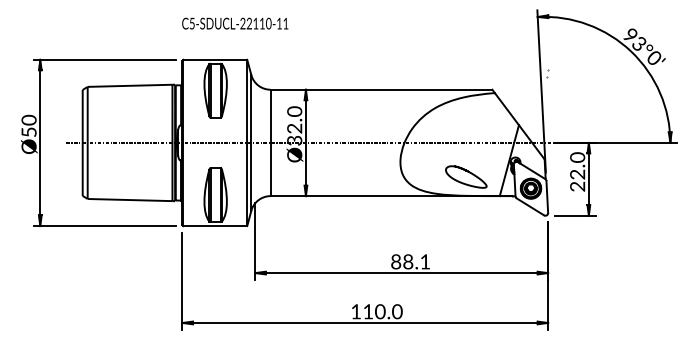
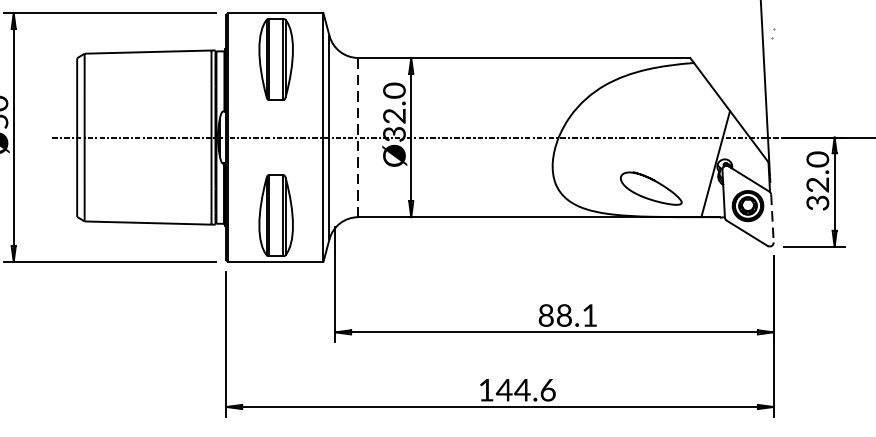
line: (270, 142) -> (358, 136), solid -> dashed
text: (579, 186) -> (820, 202), 22.0 -> 32.0
line: (547, 197) -> (772, 219), solid -> dashed
text: (382, 311) -> (525, 389), 110.0 -> 144.6

